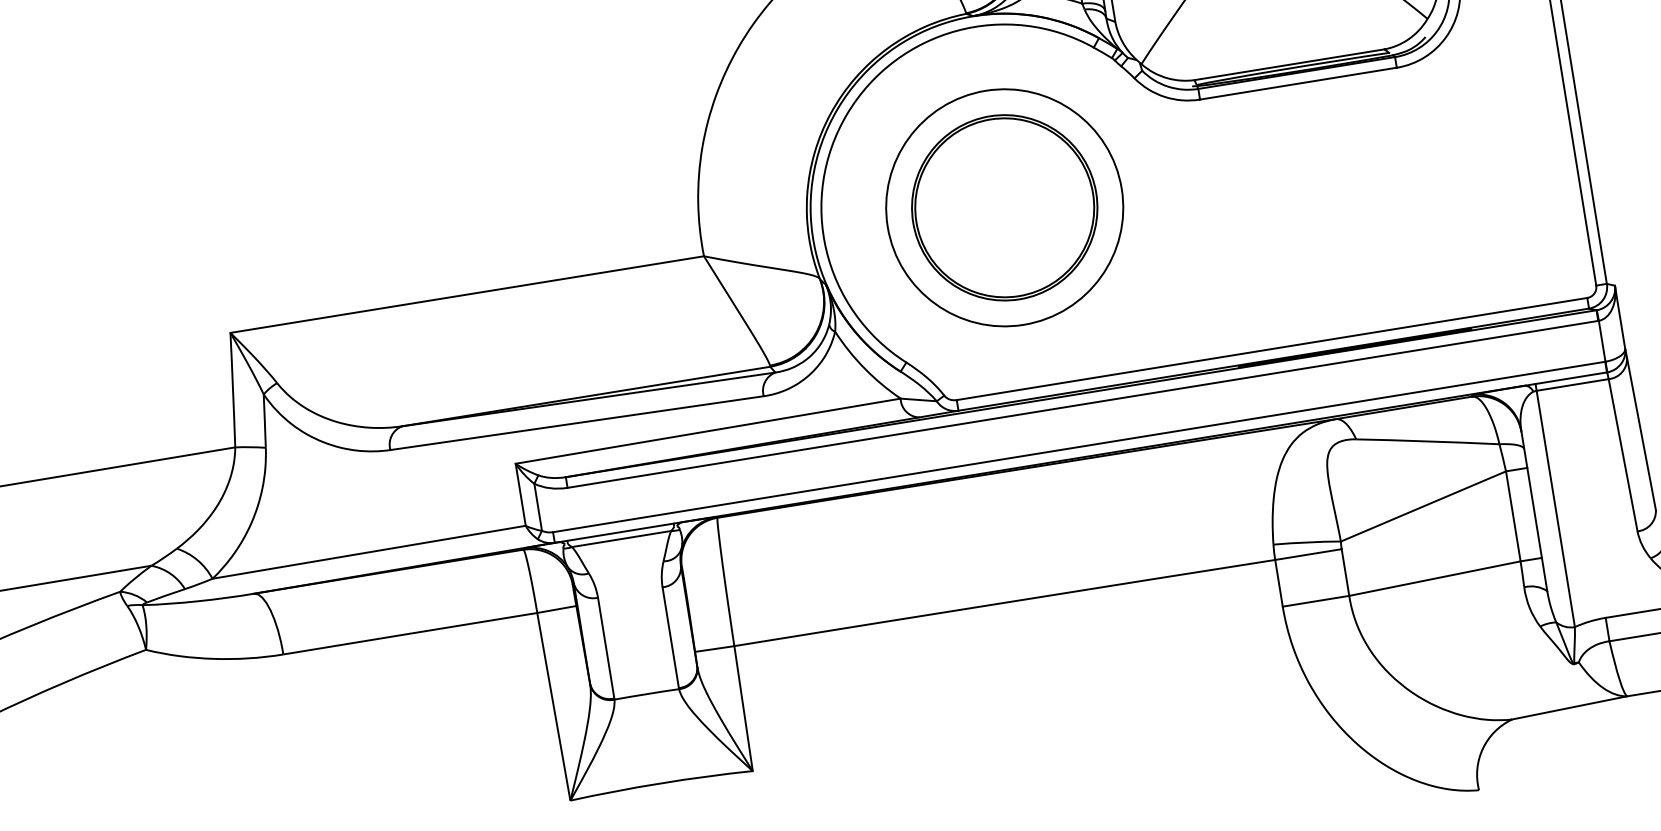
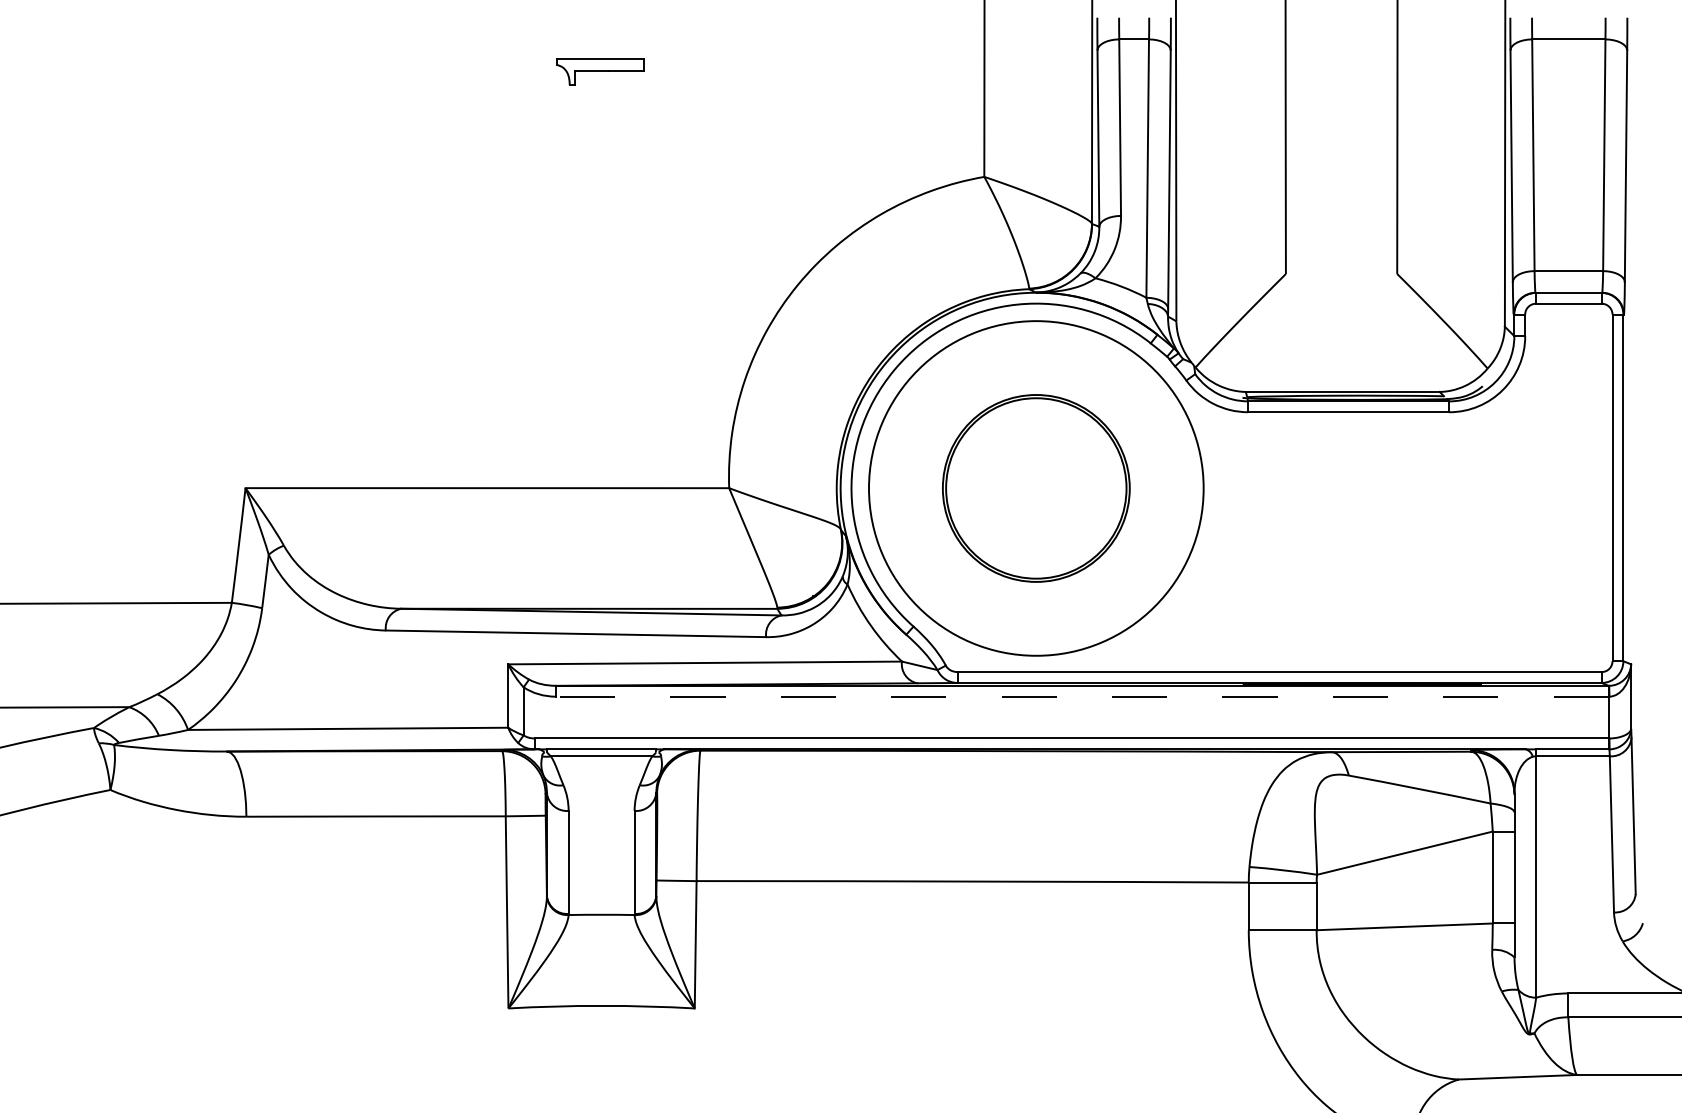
circle: (1003, 207) -> (1035, 487), size x1.4
line: (1081, 404) -> (1081, 696), solid -> dashed

